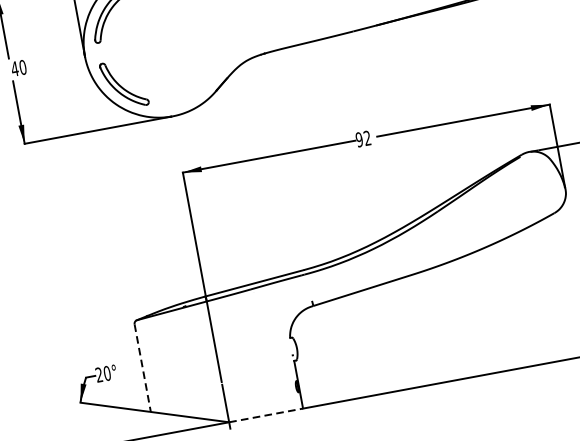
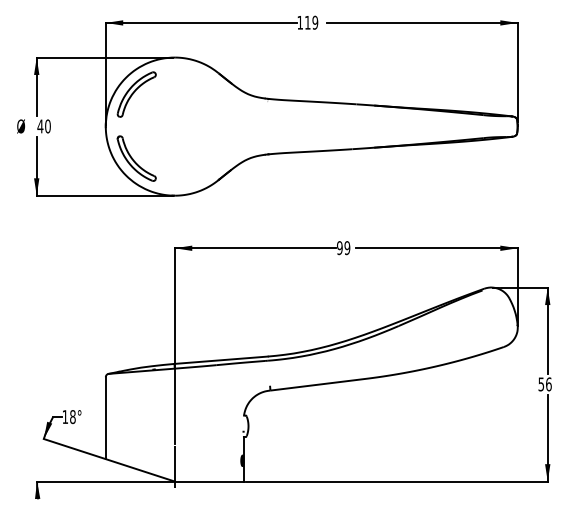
text: (367, 138) -> (347, 248), 92 -> 99
line: (142, 368) -> (105, 418), dashed -> solid
text: (102, 373) -> (68, 416), 20° -> 18°
line: (266, 415) -> (209, 481), dashed -> solid

